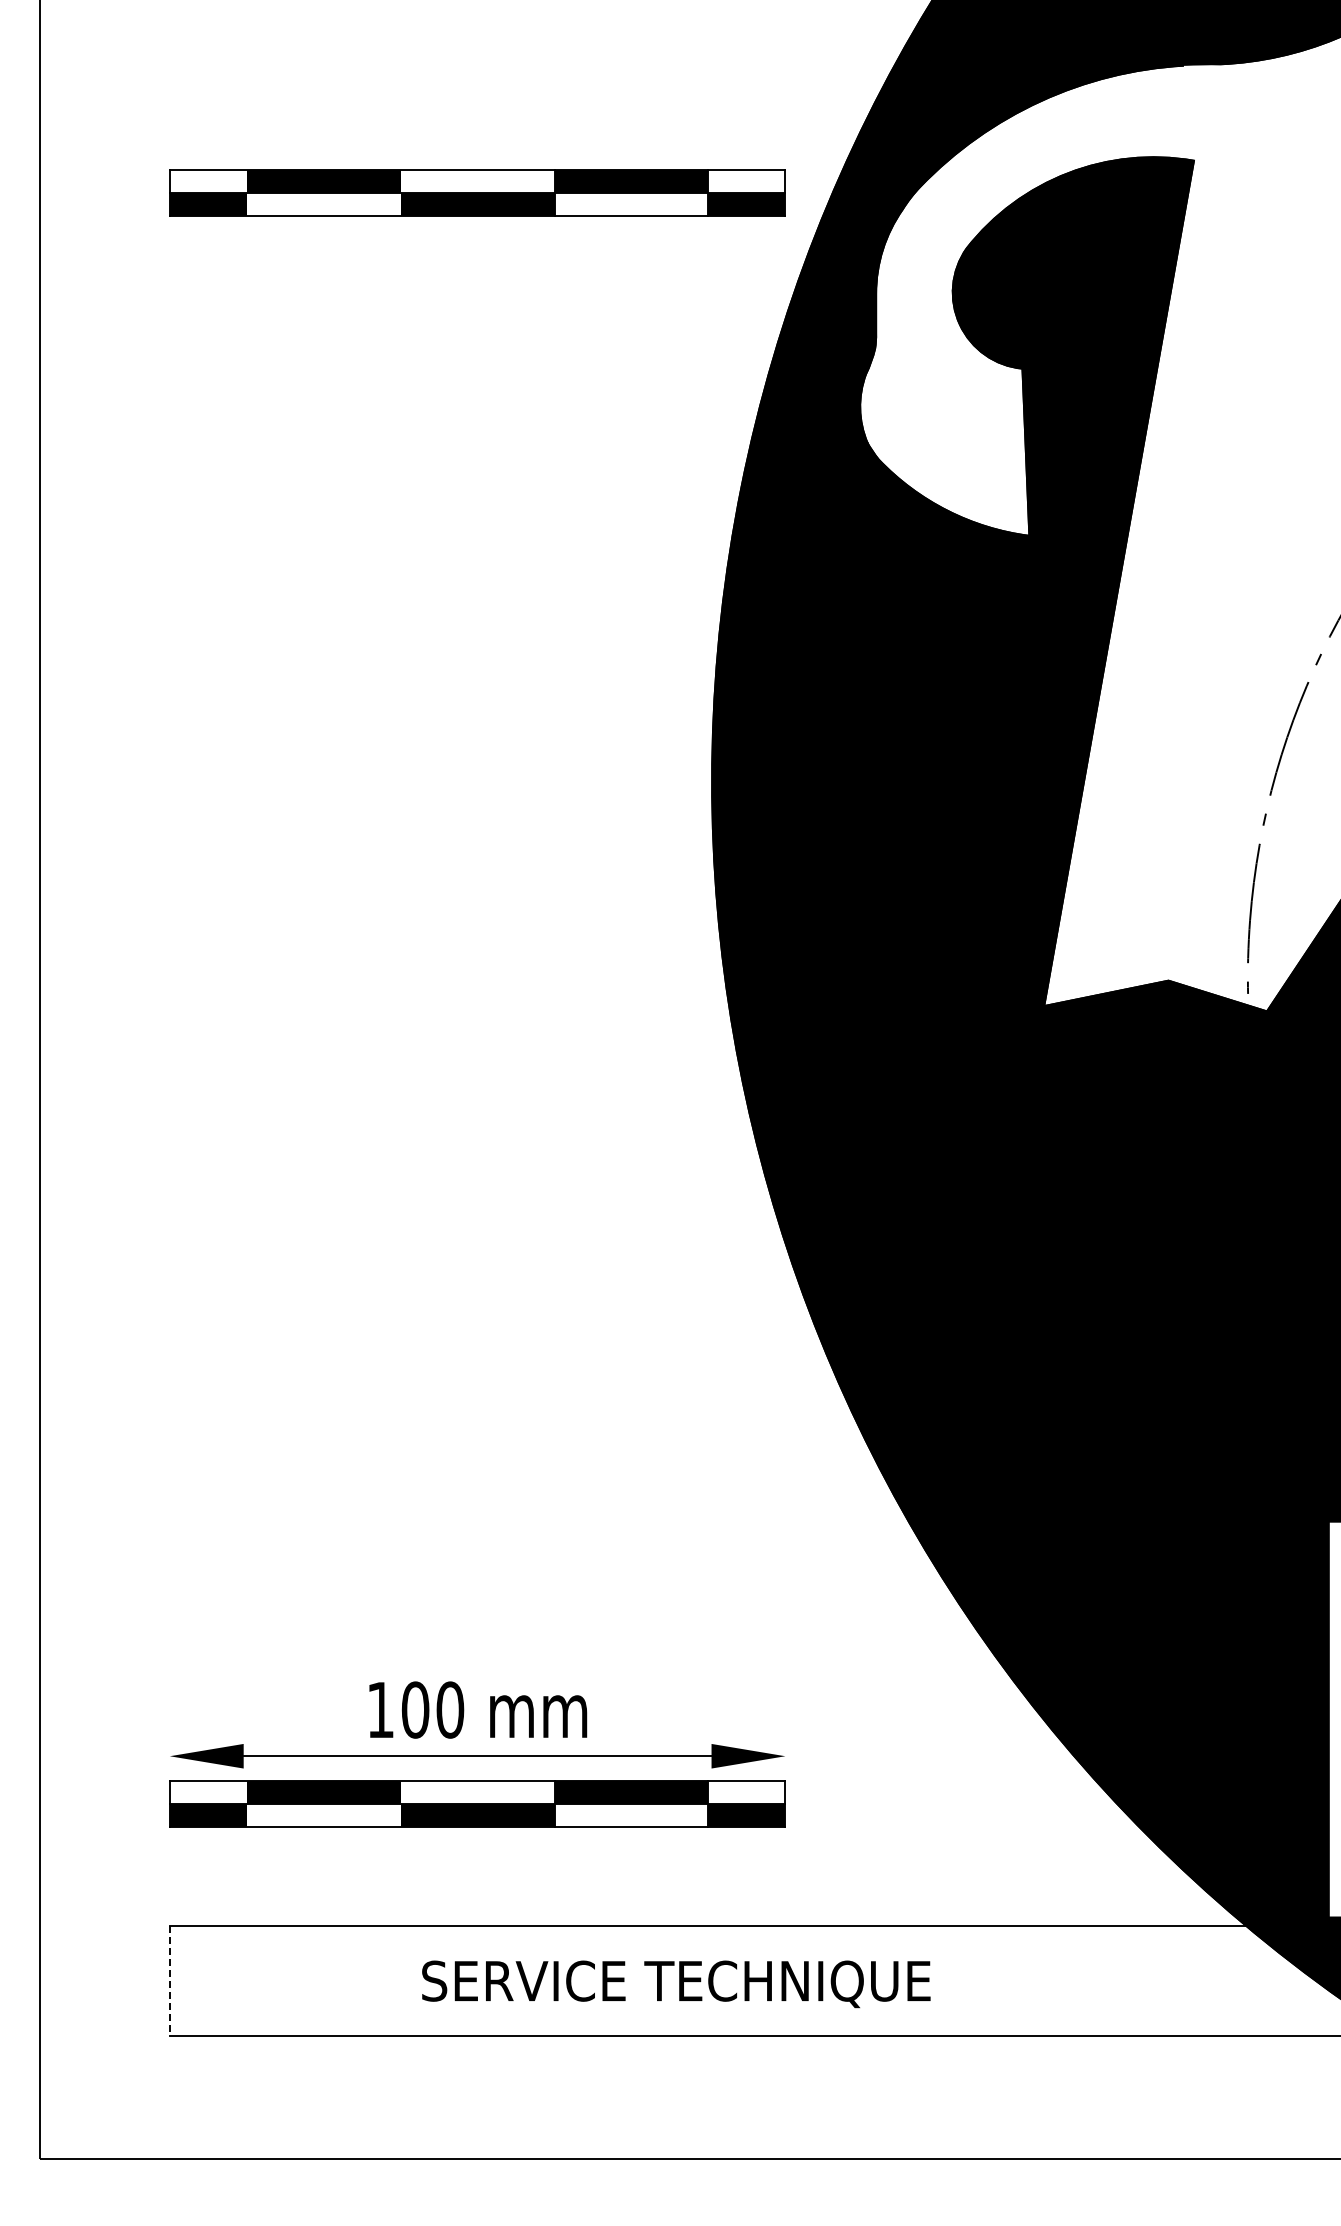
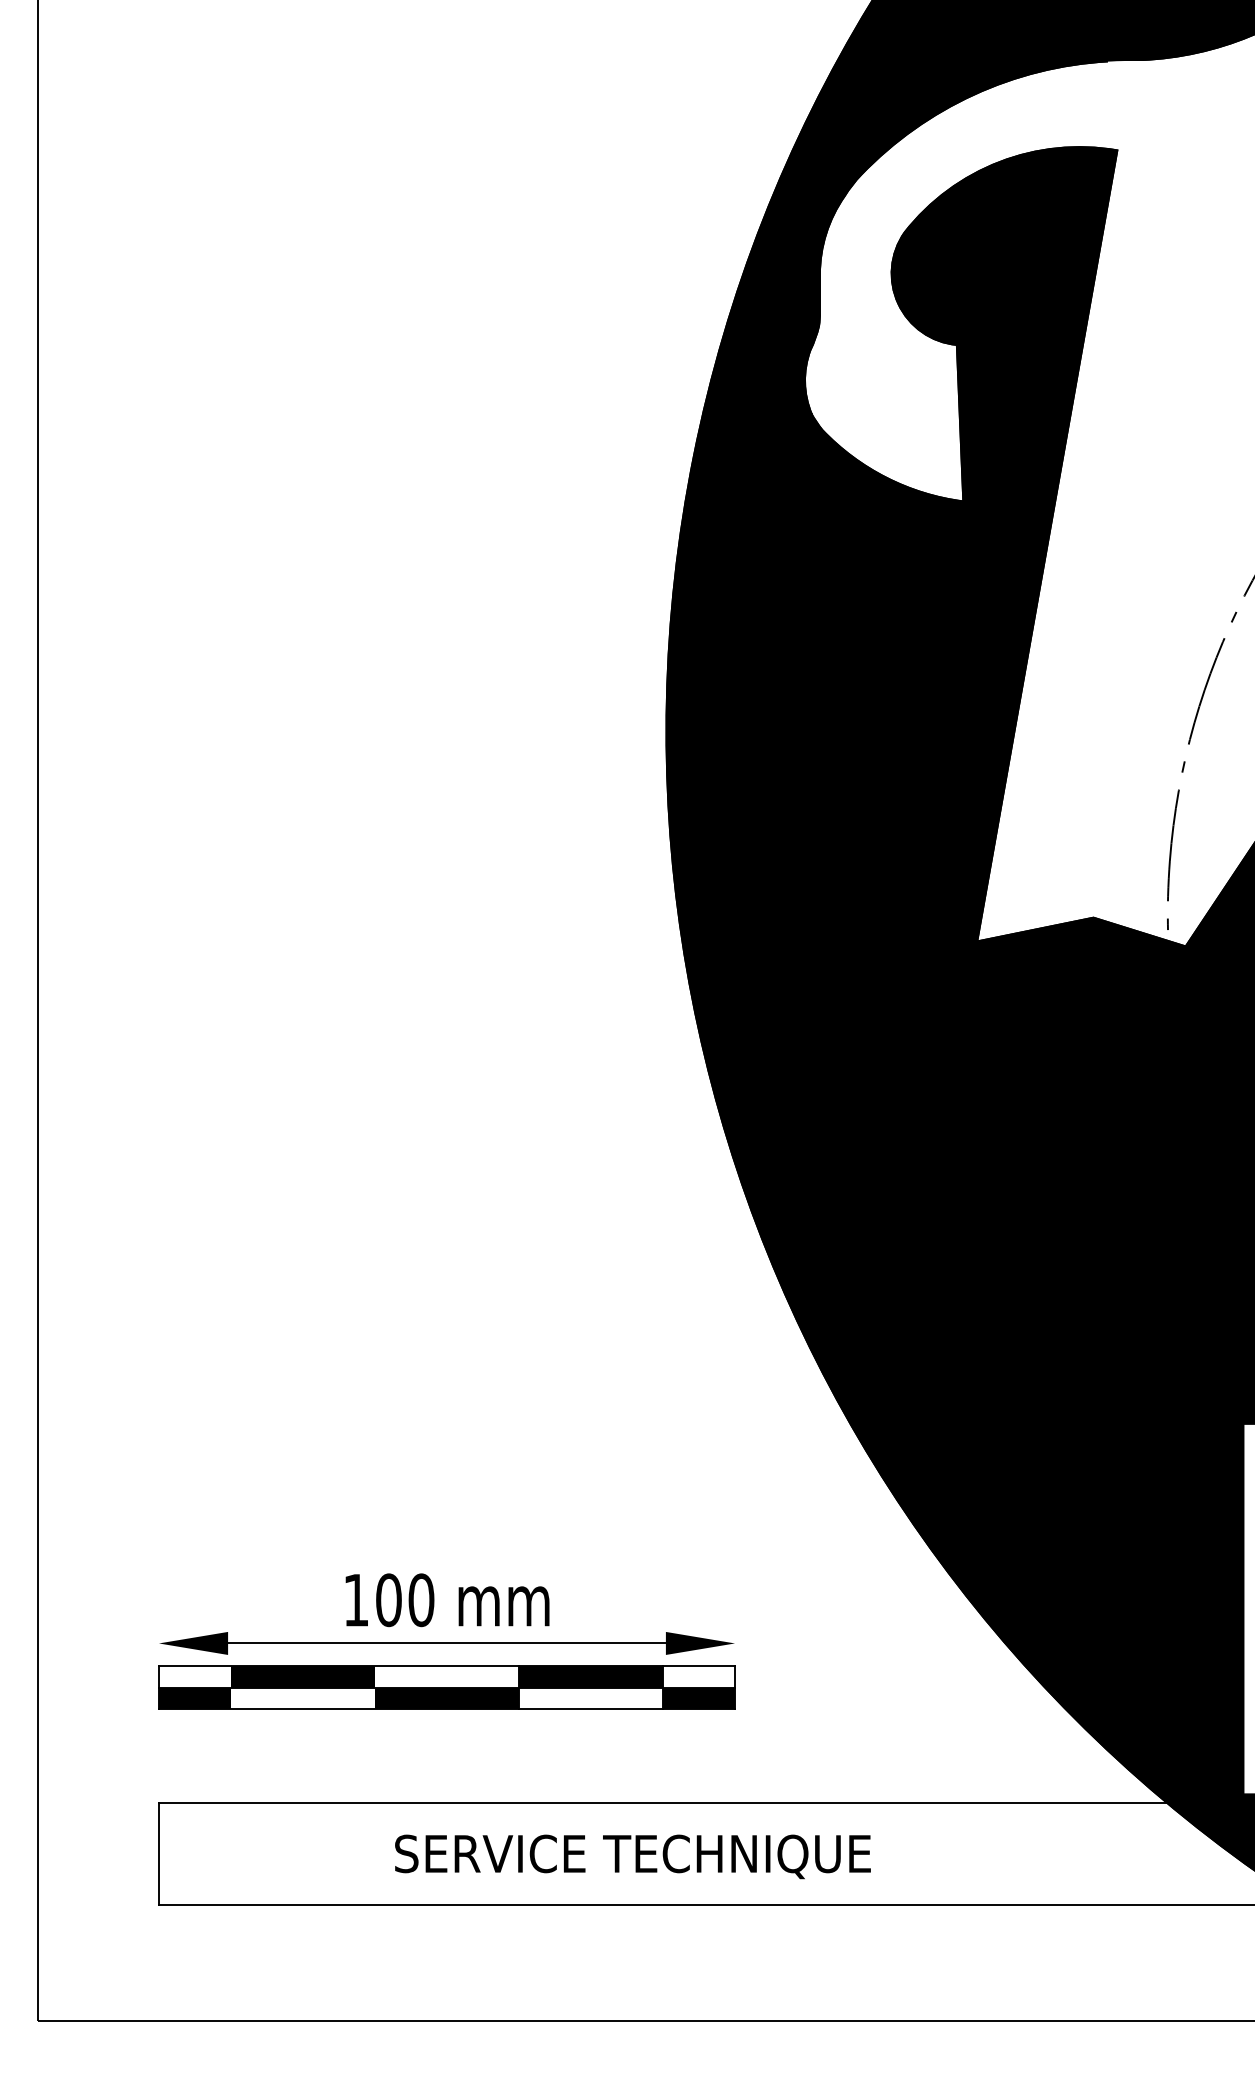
part: (477, 192) -> (446, 180), removed
line: (169, 1981) -> (158, 1854), dashed -> solid

